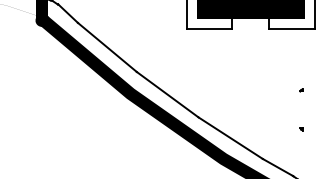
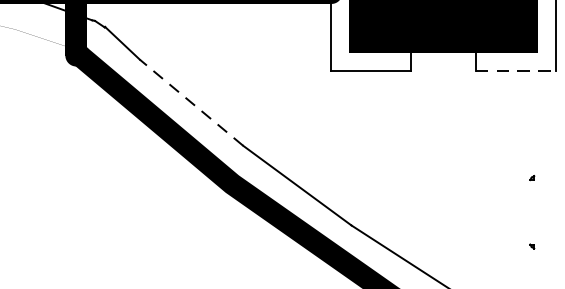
line: (292, 29) -> (516, 71), solid -> dashed
line: (106, 47) -> (189, 102), solid -> dashed

